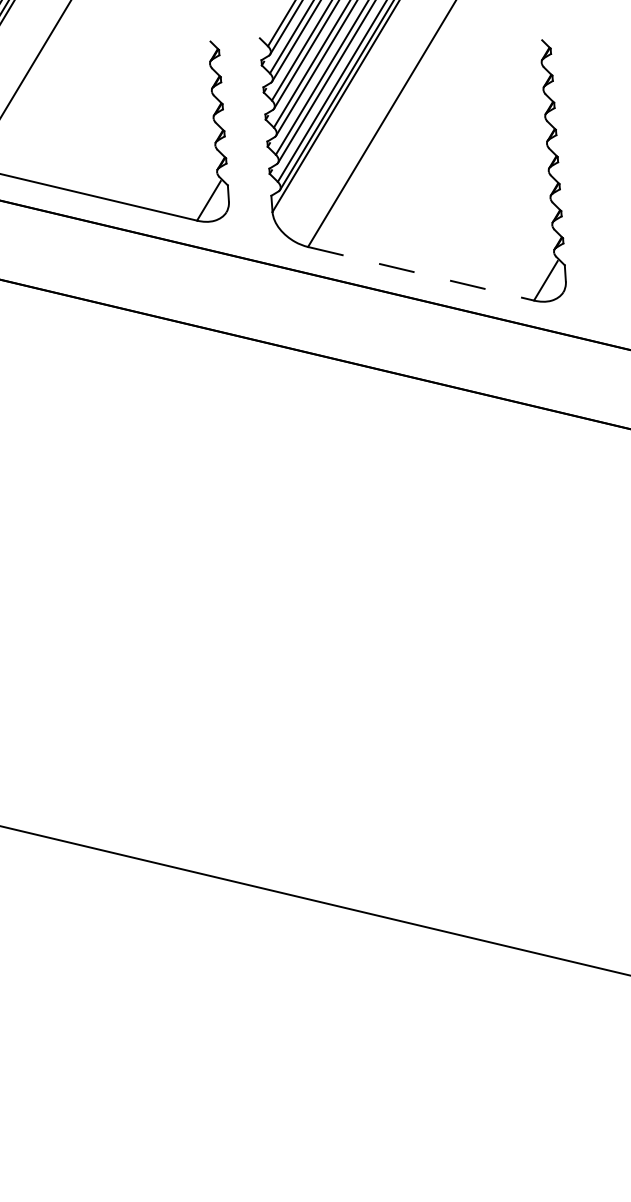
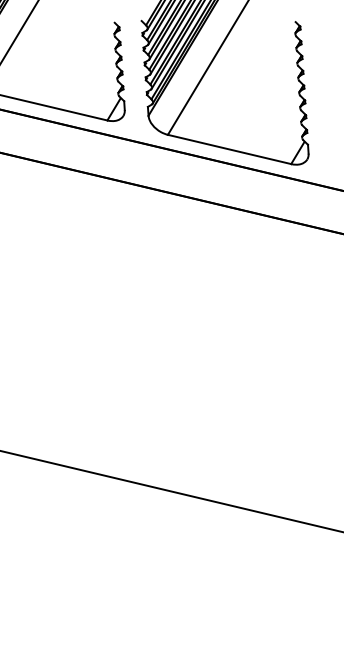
line: (422, 273) -> (230, 149), dashed -> solid

